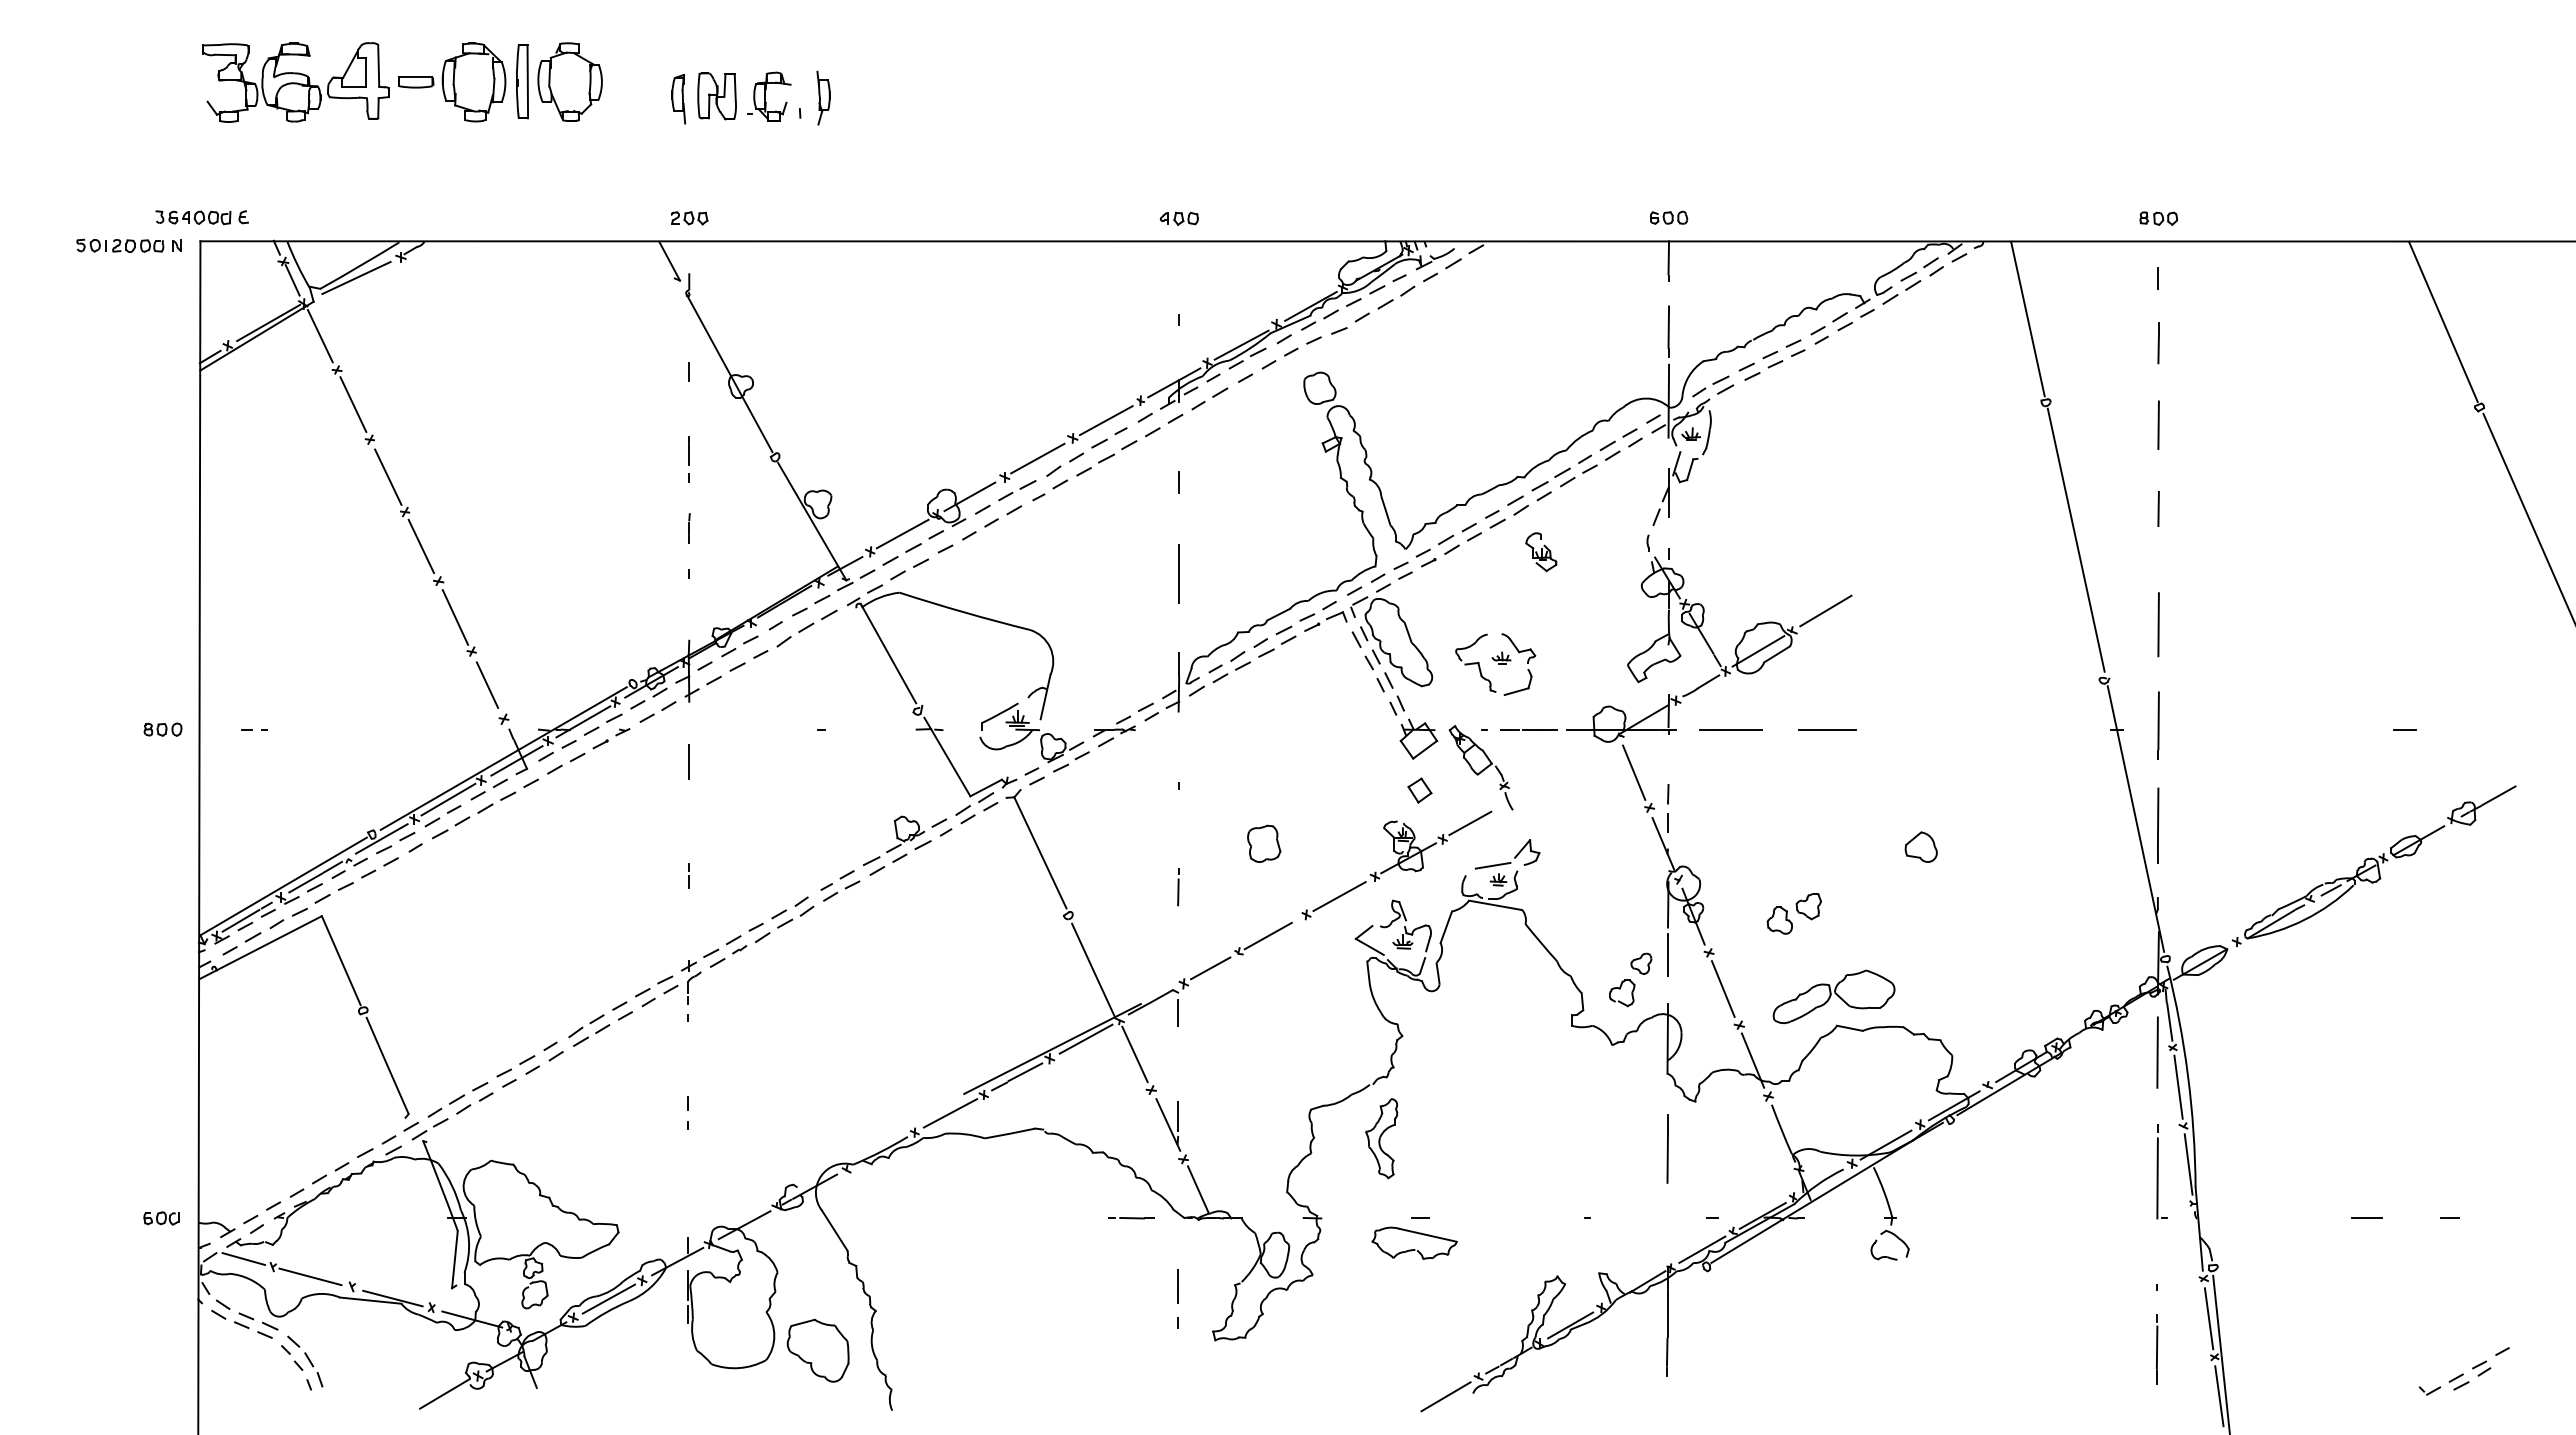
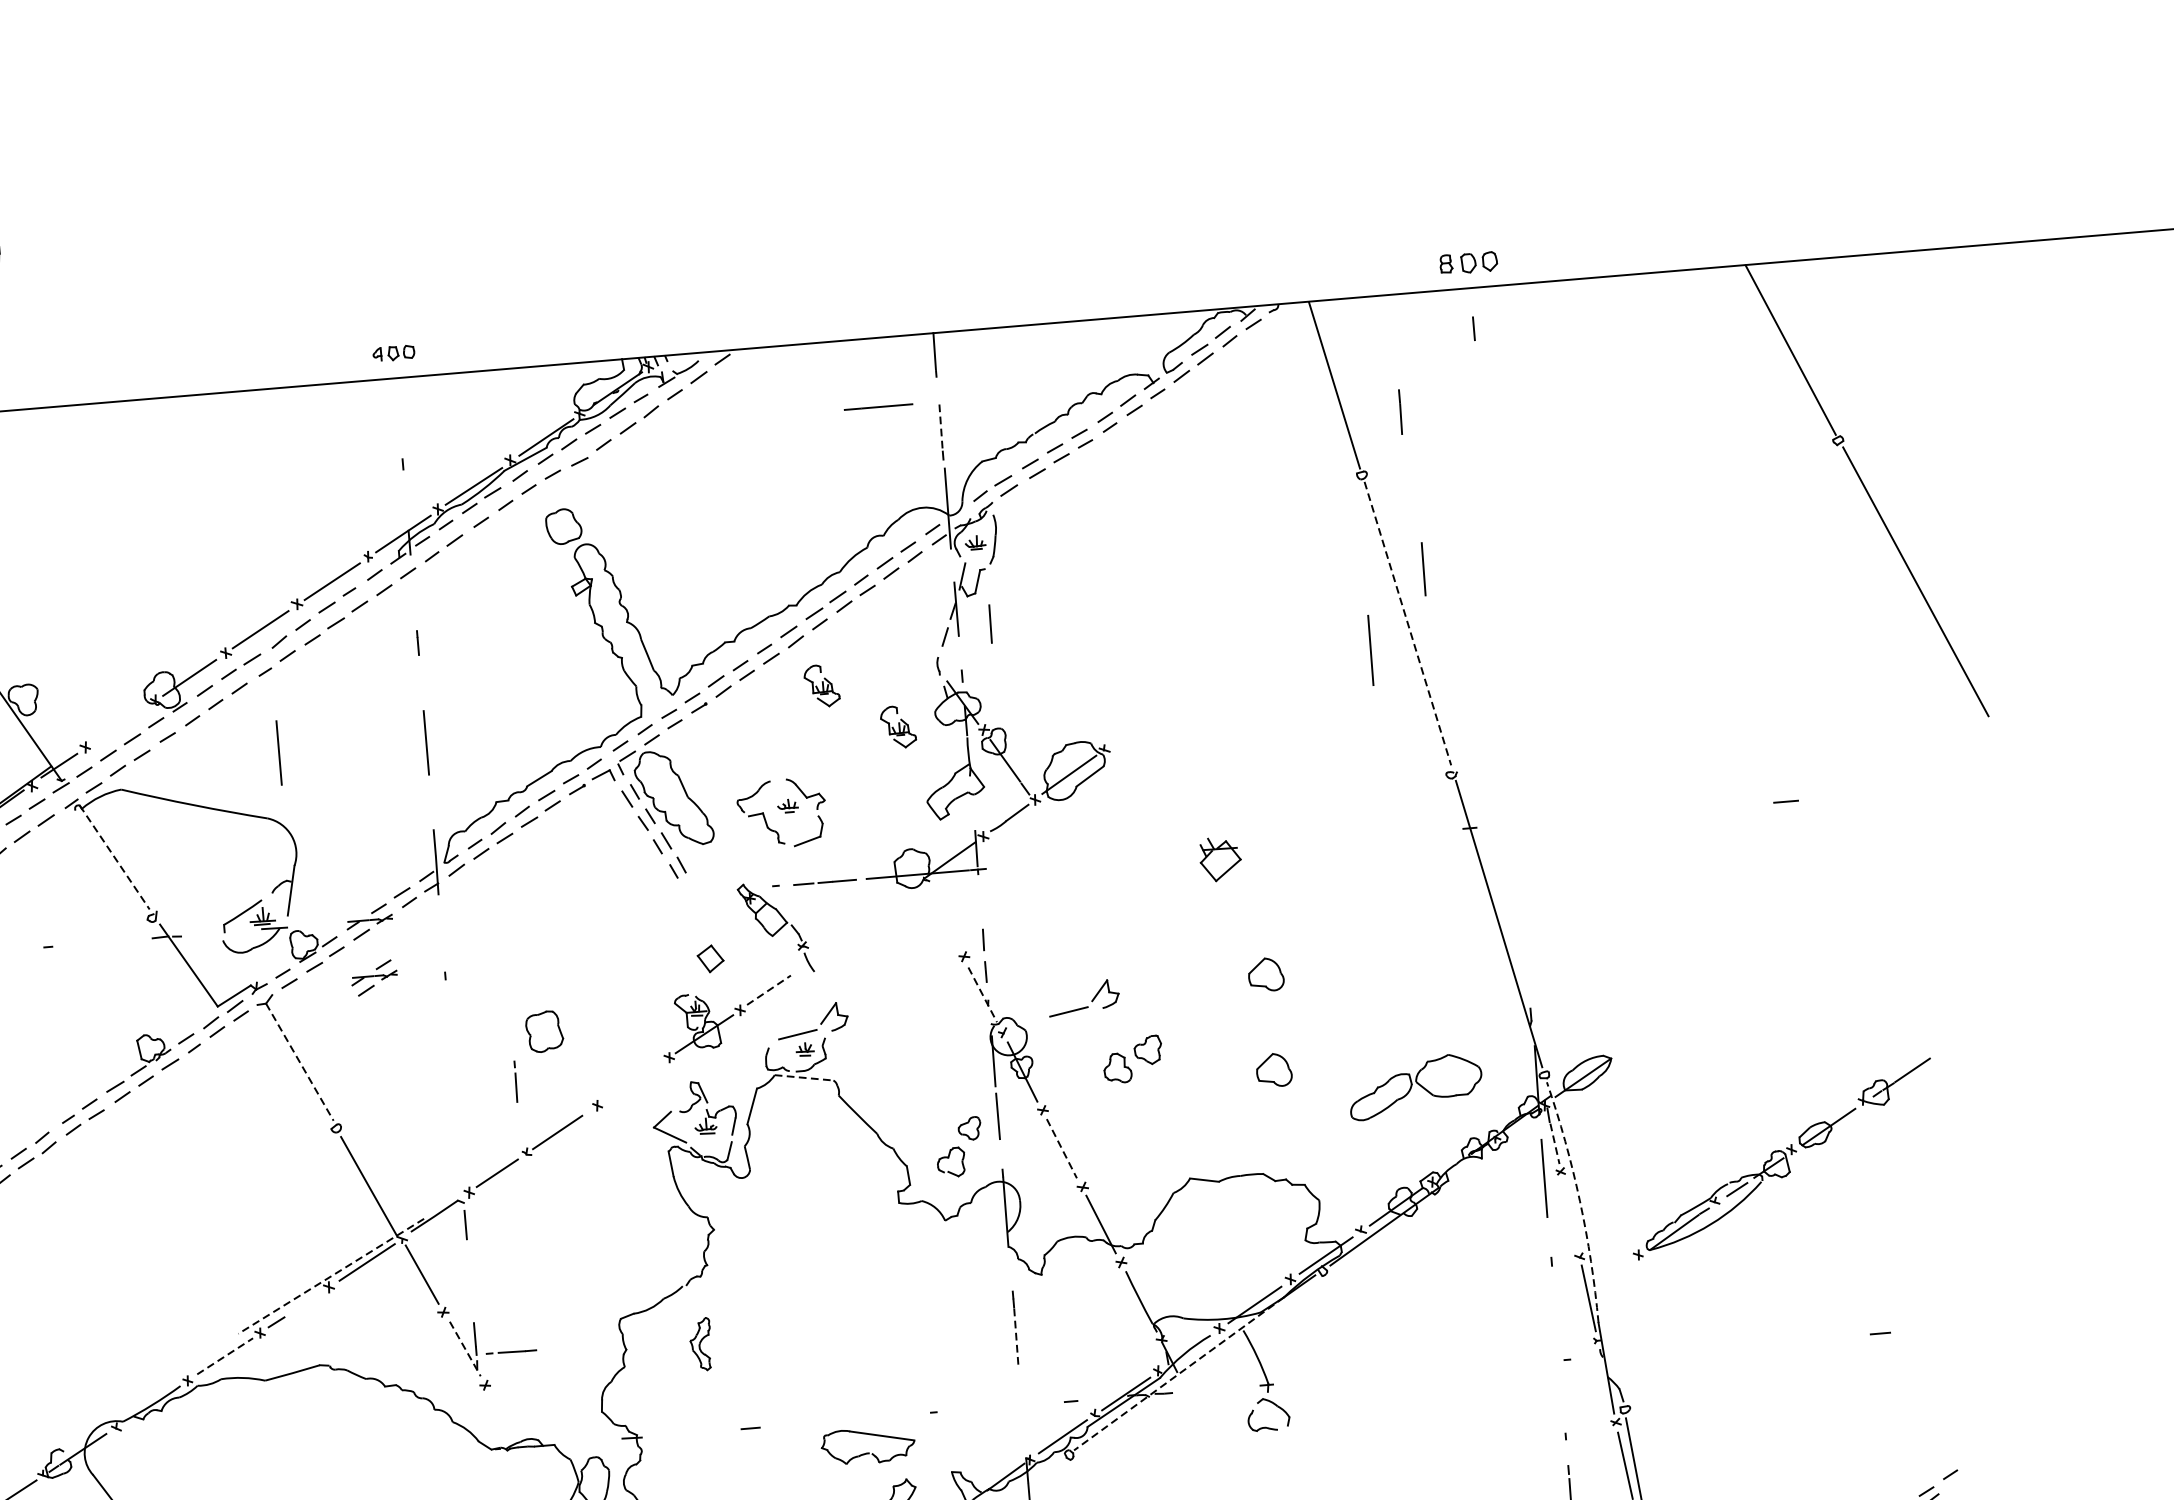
part: (1669, 217) -> (931, 306), removed
part: (2158, 218) -> (1468, 262), size x1.4
line: (1668, 327) -> (940, 427), solid -> dashed
line: (2158, 343) -> (1400, 412), moved
line: (2158, 424) -> (1423, 568), moved
line: (2158, 508) -> (990, 623), moved
line: (902, 533) -> (119, 724), removed
line: (2076, 540) -> (1408, 623), solid -> dashed
line: (1044, 571) -> (278, 752), added
part: (1607, 595) -> (898, 727), added
line: (1825, 610) -> (1139, 723), removed
line: (2158, 624) -> (1370, 650), moved
line: (888, 653) -> (114, 857), solid -> dashed
line: (2158, 725) -> (1515, 819), removed
line: (1730, 729) -> (878, 406), moved
line: (1827, 729) -> (1152, 854), removed
part: (1418, 738) -> (1220, 858), moved
line: (1634, 772) -> (944, 919), removed
part: (1113, 782) -> (373, 978), added
line: (1470, 823) -> (769, 990), solid -> dashed
line: (2158, 825) -> (1524, 929), removed
line: (1663, 844) -> (982, 995), solid -> dashed
line: (1040, 853) -> (299, 1062), solid -> dashed
part: (1761, 856) -> (1091, 999), added
part: (2373, 866) -> (1781, 1159), moved
line: (1178, 887) -> (516, 1082), moved
line: (1339, 896) -> (632, 1082), removed
line: (1495, 905) -> (804, 1078), solid -> dashed
part: (1920, 933) -> (1273, 1069), added
line: (1723, 989) -> (1062, 1149), solid -> dashed
part: (1833, 996) -> (1414, 1086), moved
line: (2169, 1022) -> (1554, 1144), solid -> dashed
line: (1052, 1049) -> (331, 1276), solid -> dashed
line: (1025, 1072) -> (303, 1304), removed
arc: (2188, 1075) -> (1580, 1200), solid -> dashed
line: (2178, 1086) -> (1570, 1213), removed
line: (950, 1113) -> (225, 1356), solid -> dashed
line: (1168, 1125) -> (465, 1349), solid -> dashed
part: (1381, 1138) -> (700, 1344), size x0.6
line: (1667, 1156) -> (1016, 1337), solid -> dashed
line: (2157, 1178) -> (1555, 1316), removed
line: (1197, 1189) -> (503, 1417), removed
line: (1812, 1201) -> (1179, 1373), solid -> dashed
line: (2366, 1217) -> (1788, 1340), removed
line: (1131, 1218) -> (511, 1352), moved
part: (1414, 1249) -> (868, 1452), moved

